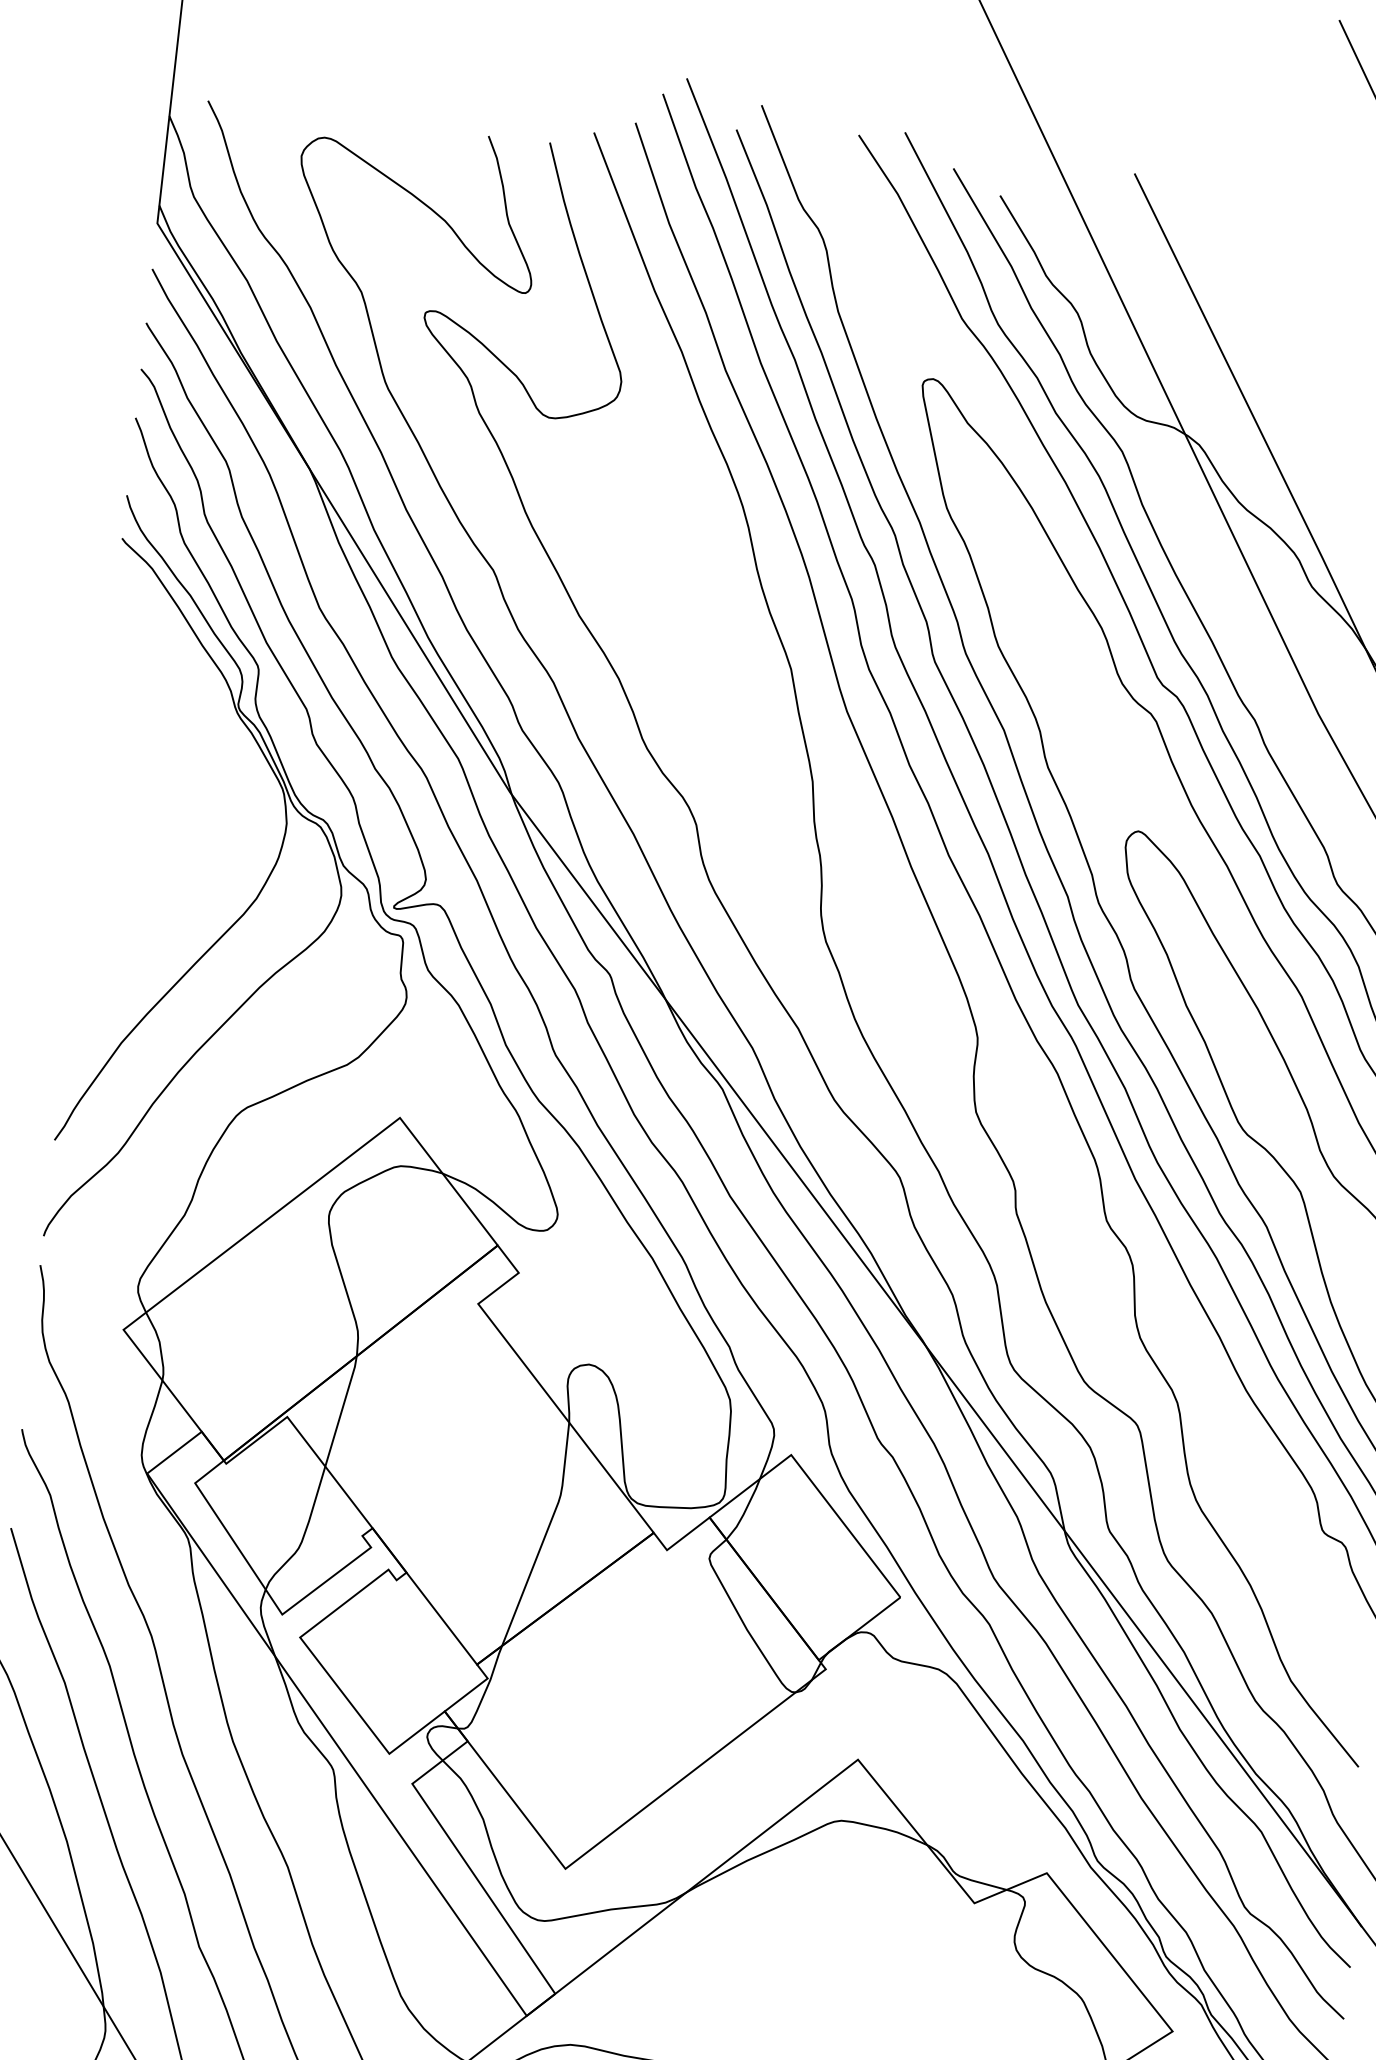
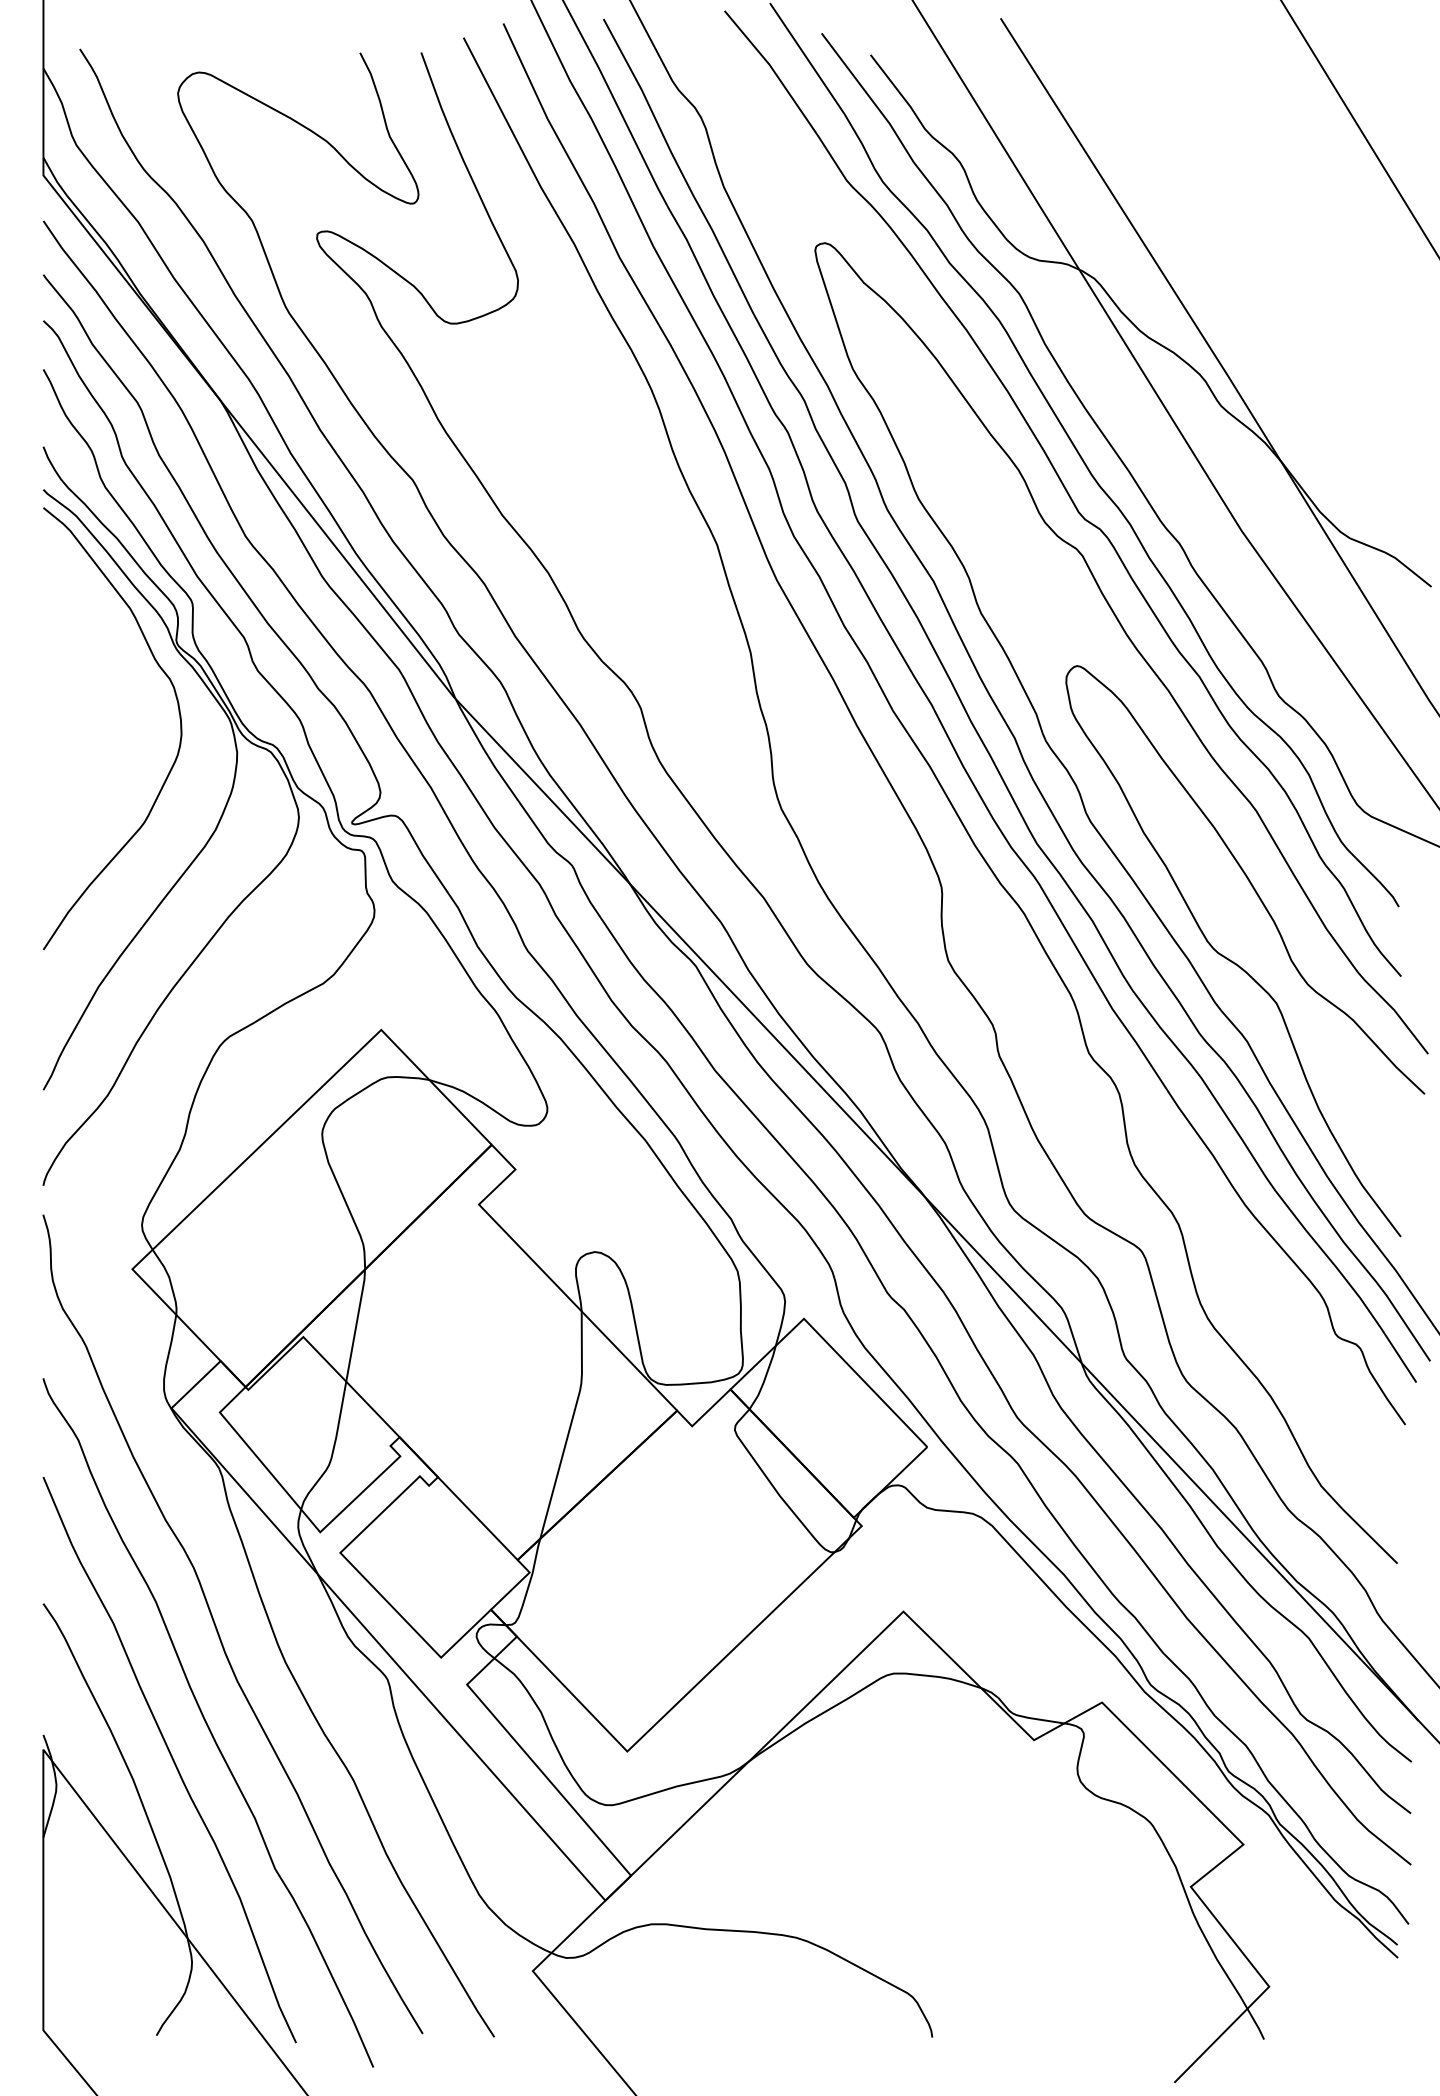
curve: (232, 783) -> (179, 718), added

